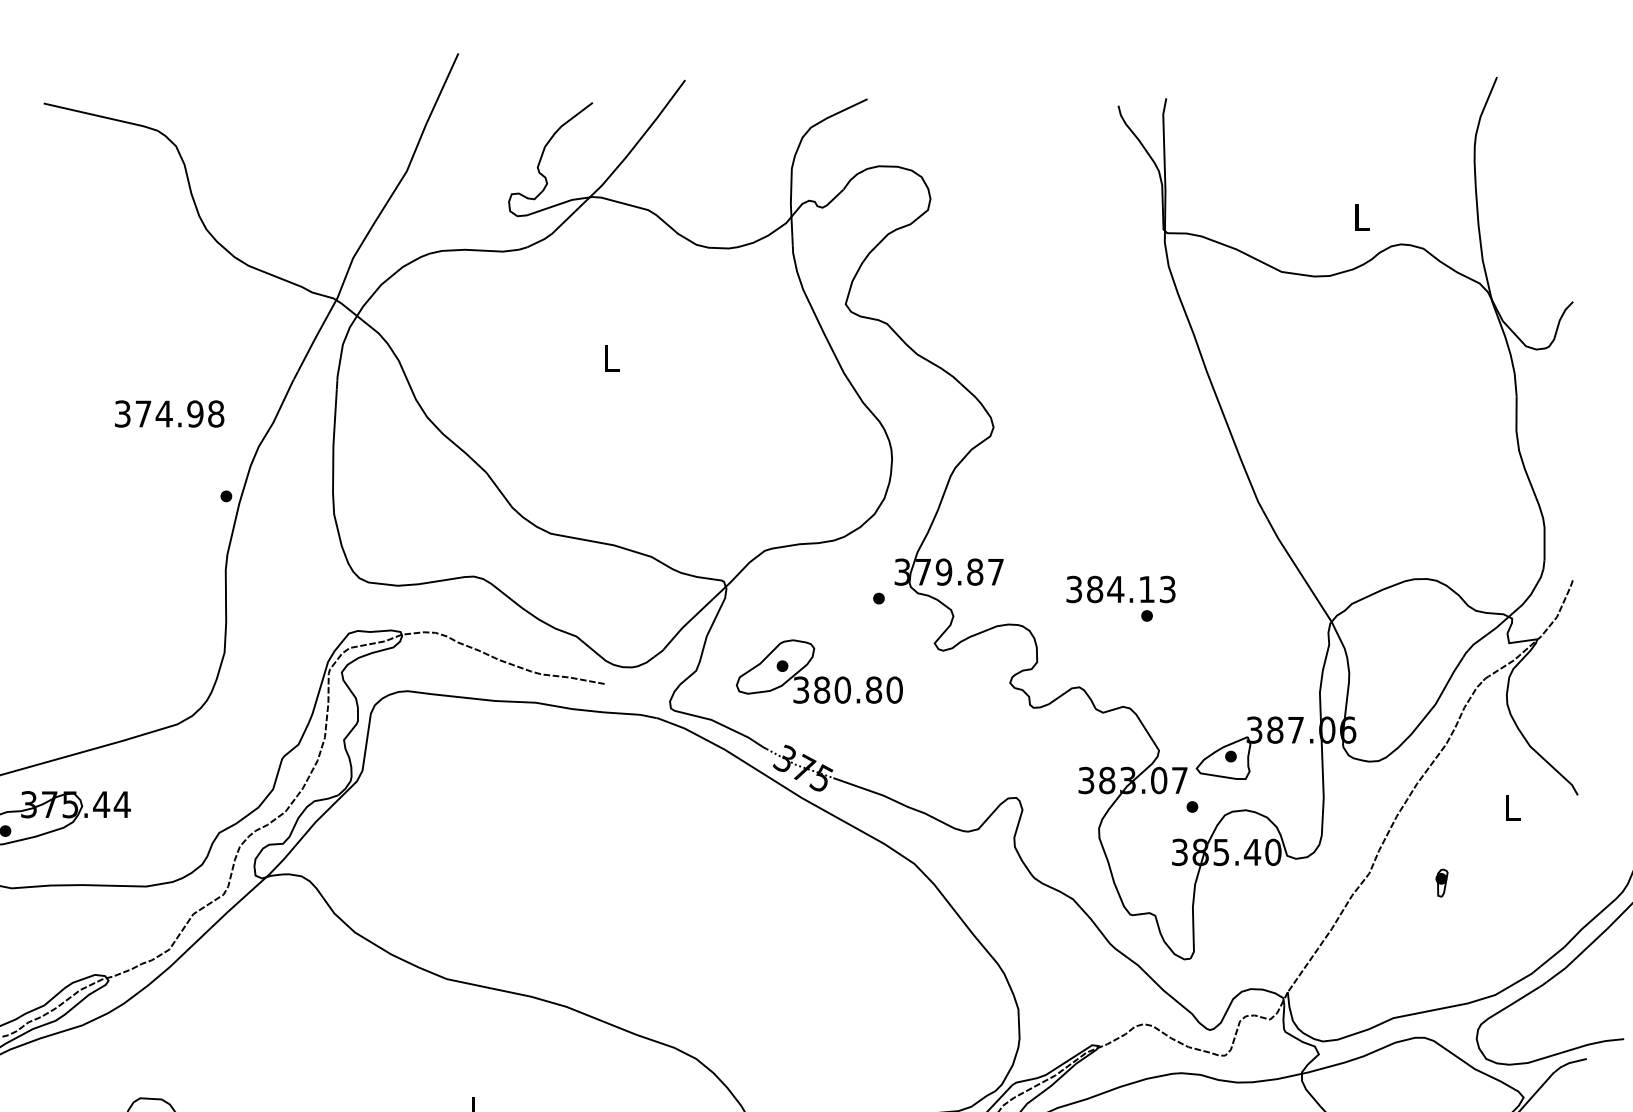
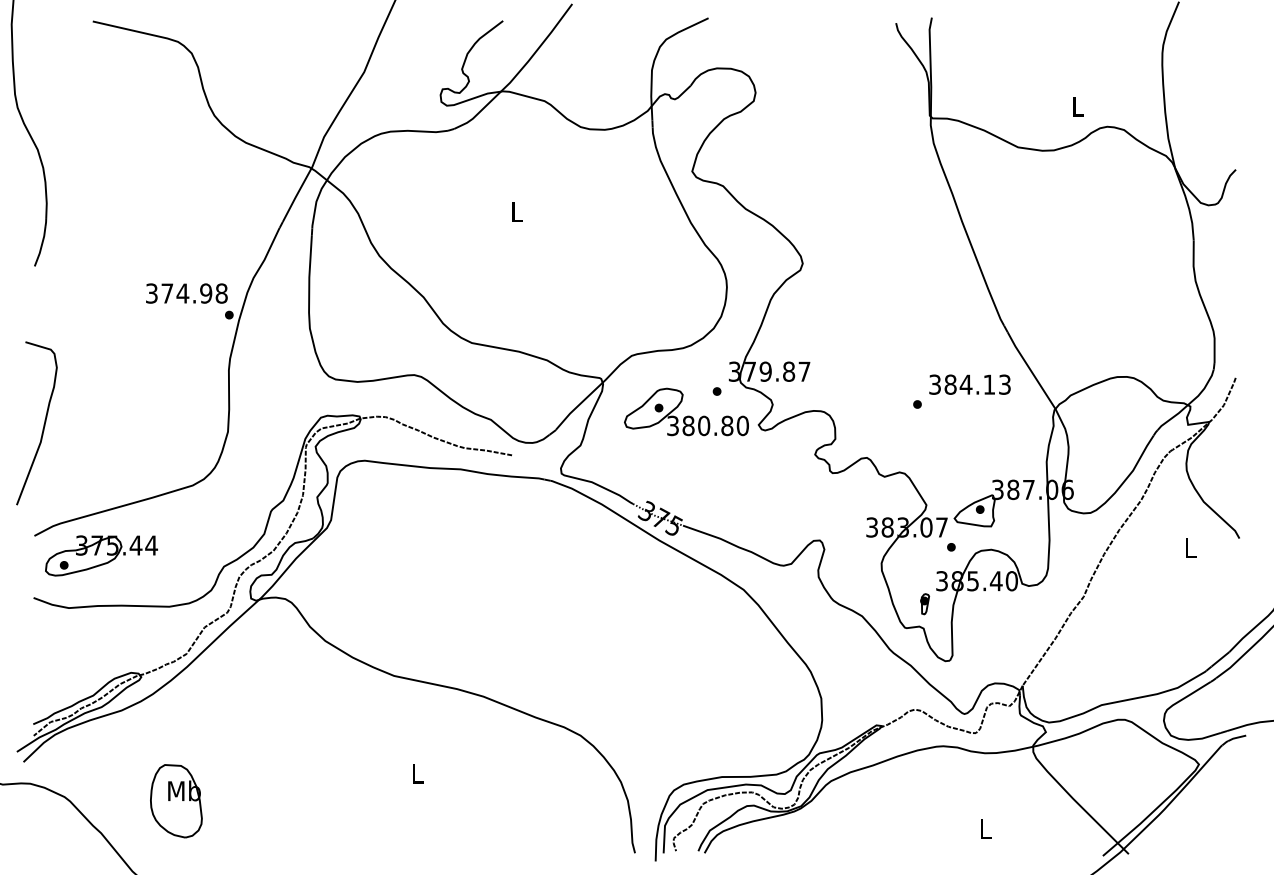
text: (169, 413) -> (186, 293), moved
text: (1120, 589) -> (969, 384), moved
part: (819, 670) -> (686, 411), moved
part: (1442, 883) -> (925, 604), moved

